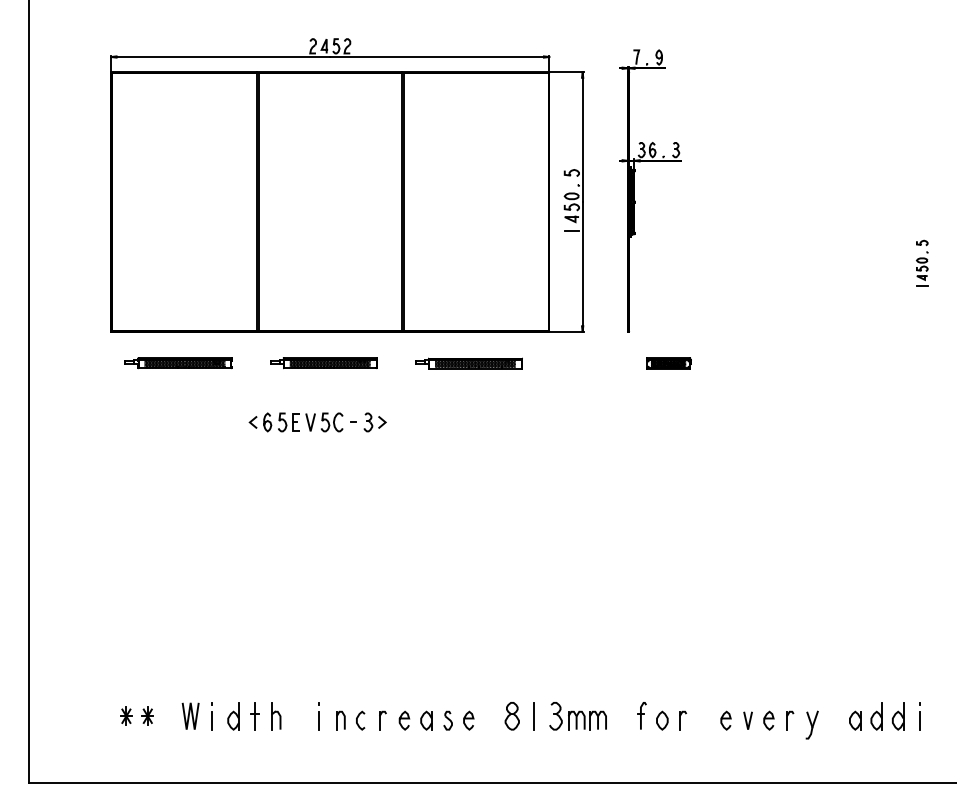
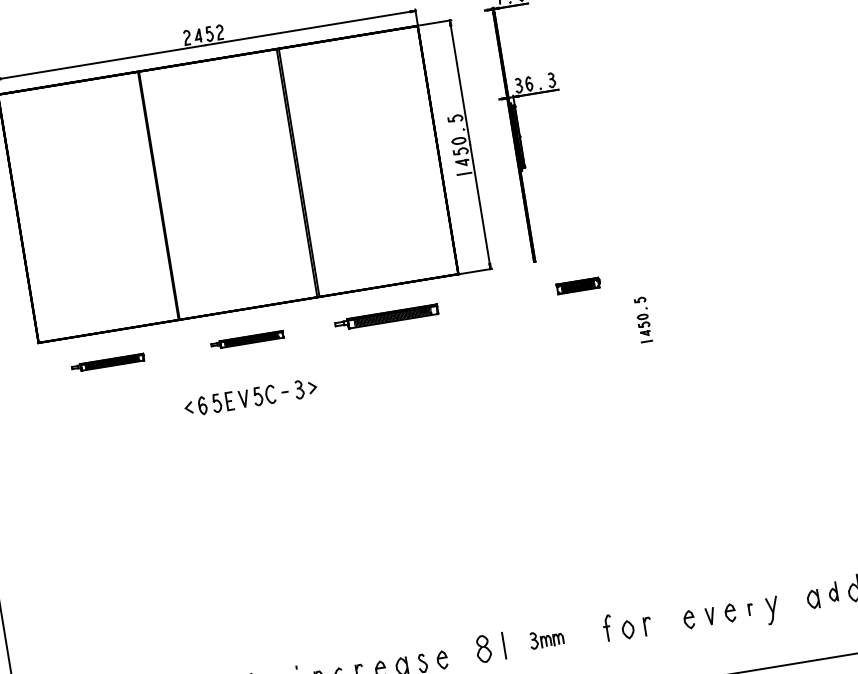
part: (922, 262) -> (643, 318), moved
part: (178, 363) -> (107, 363), size x0.7
part: (323, 363) -> (247, 340), size x0.7
part: (577, 716) -> (546, 639), size x0.6
part: (876, 716) -> (832, 592), size x0.7
part: (790, 720) -> (751, 609), size x0.6

